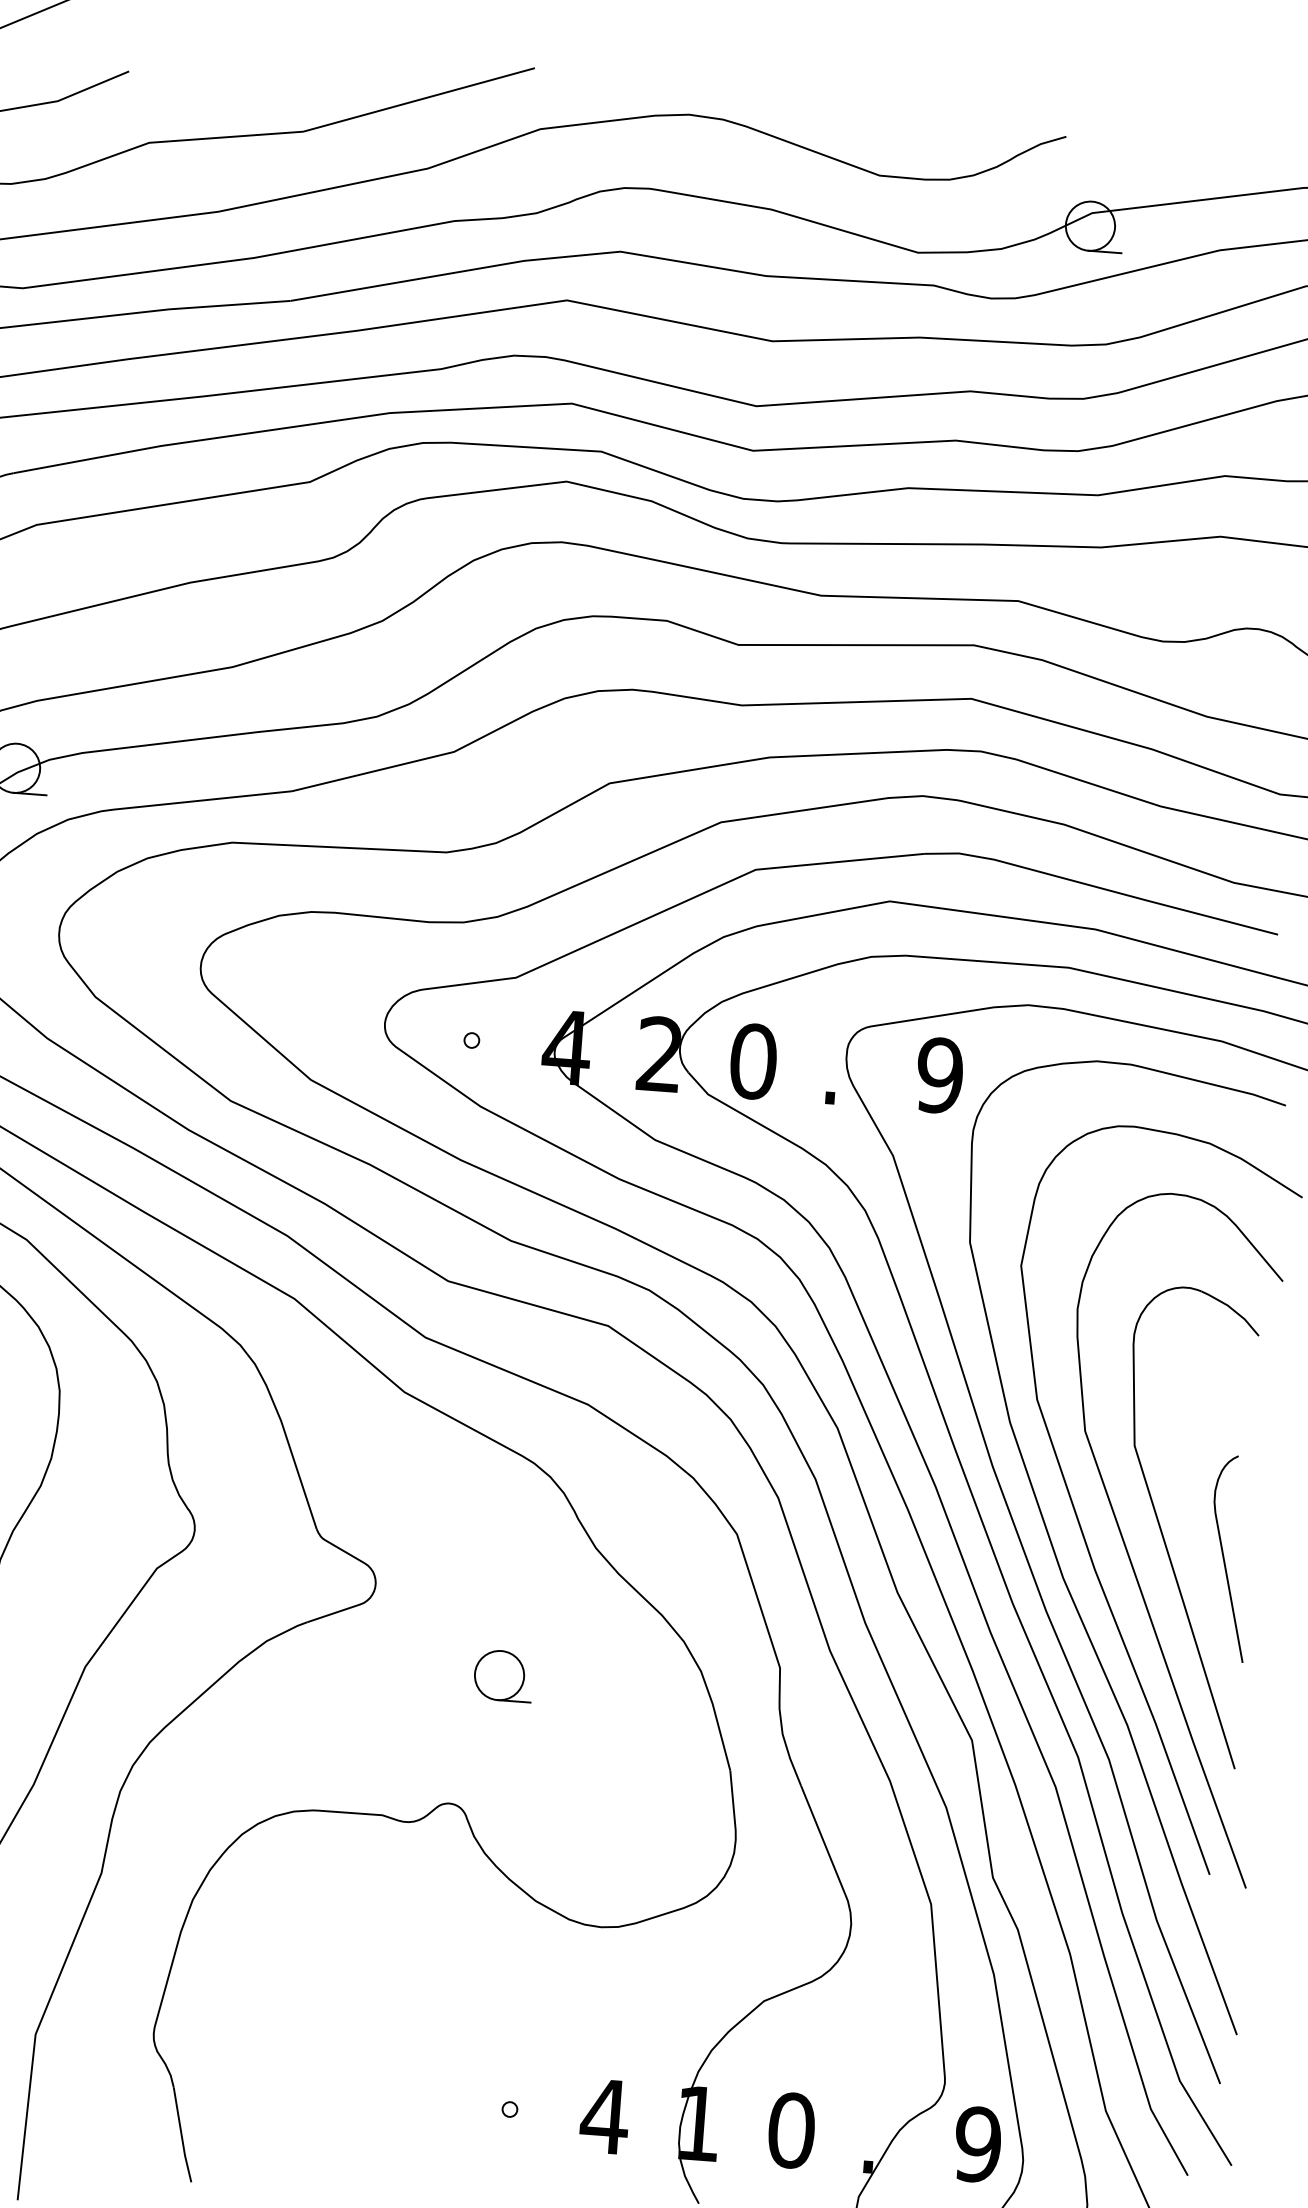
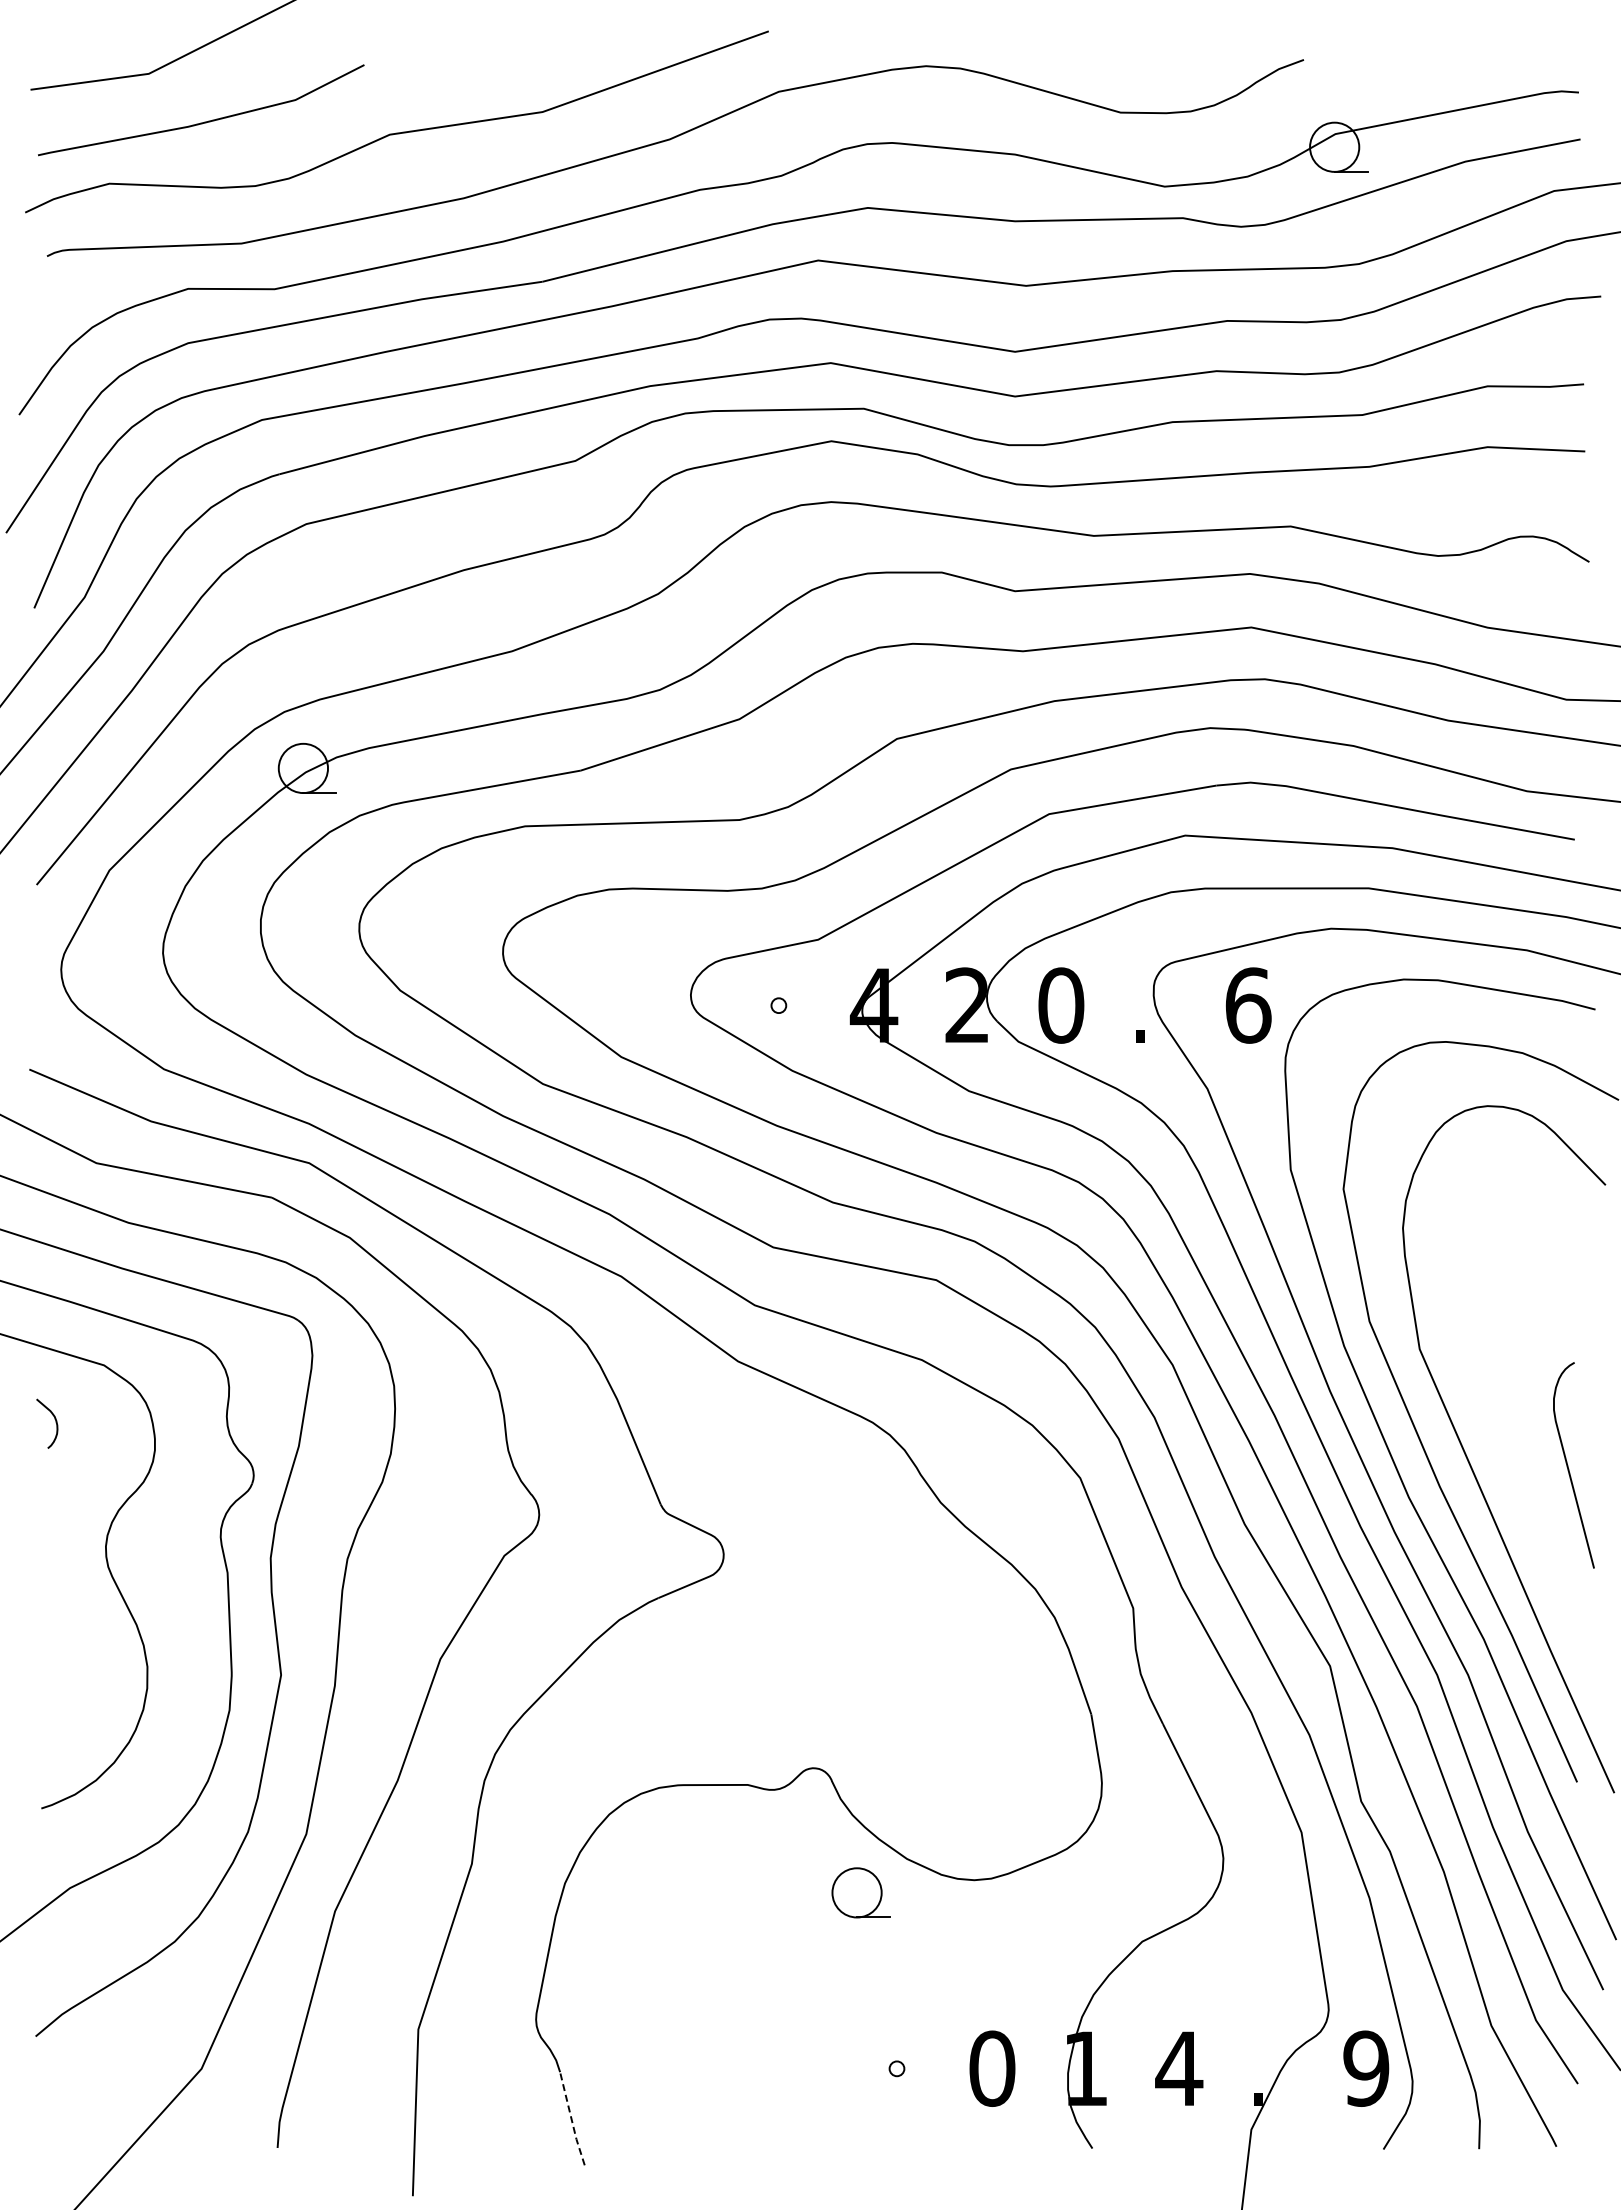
text: (940, 1075) -> (1248, 1005), 9 -> 6
part: (1162, 1531) -> (1504, 1443), removed
part: (502, 1675) -> (860, 1892), moved
text: (605, 2116) -> (992, 2068), 4 -> 0
text: (791, 2130) -> (1179, 2068), 0 -> 4
line: (181, 2135) -> (571, 2119), solid -> dashed

